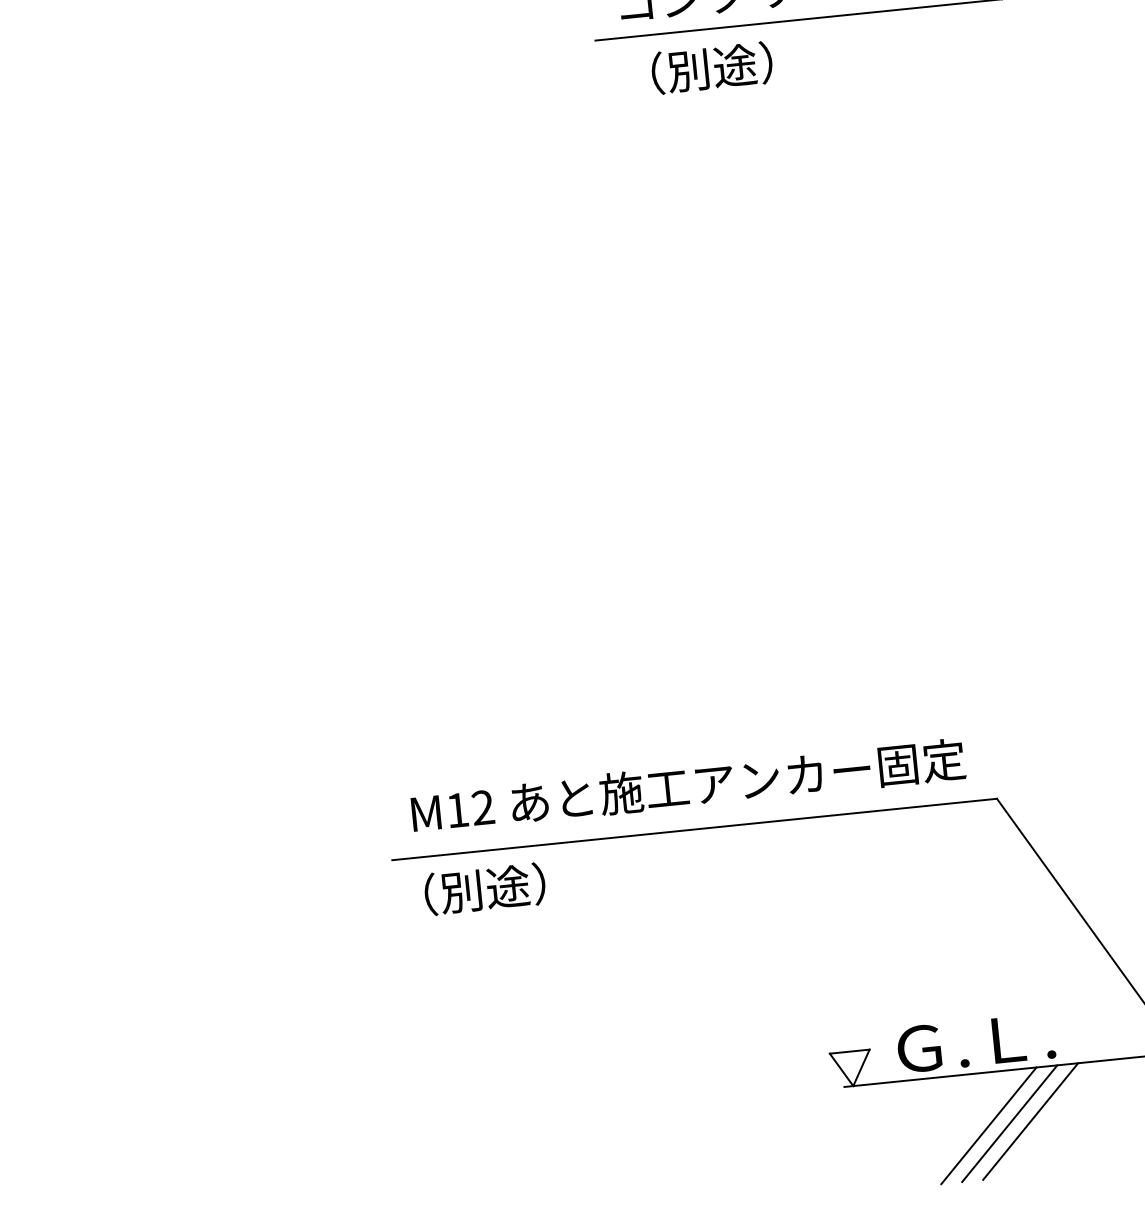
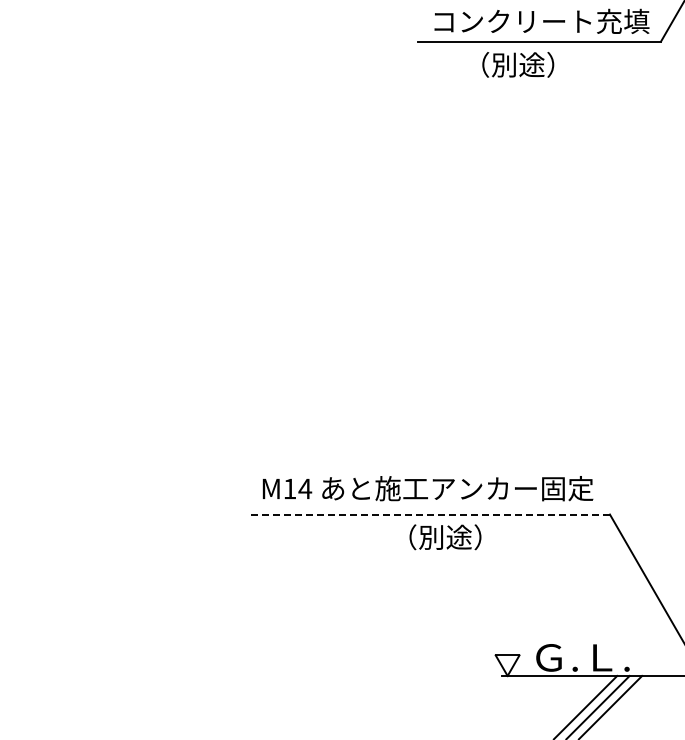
text: (712, 67) -> (518, 64), moved
text: (483, 806) -> (305, 488), M12 -> M14
line: (695, 829) -> (429, 514), solid -> dashed
text: (485, 889) -> (445, 537), moved

